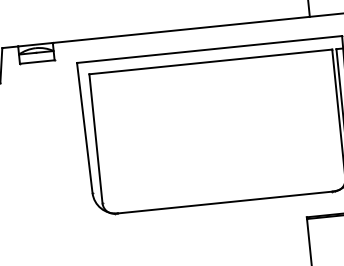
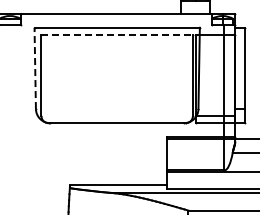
line: (211, 61) -> (117, 35), solid -> dashed
line: (85, 128) -> (35, 68), solid -> dashed

